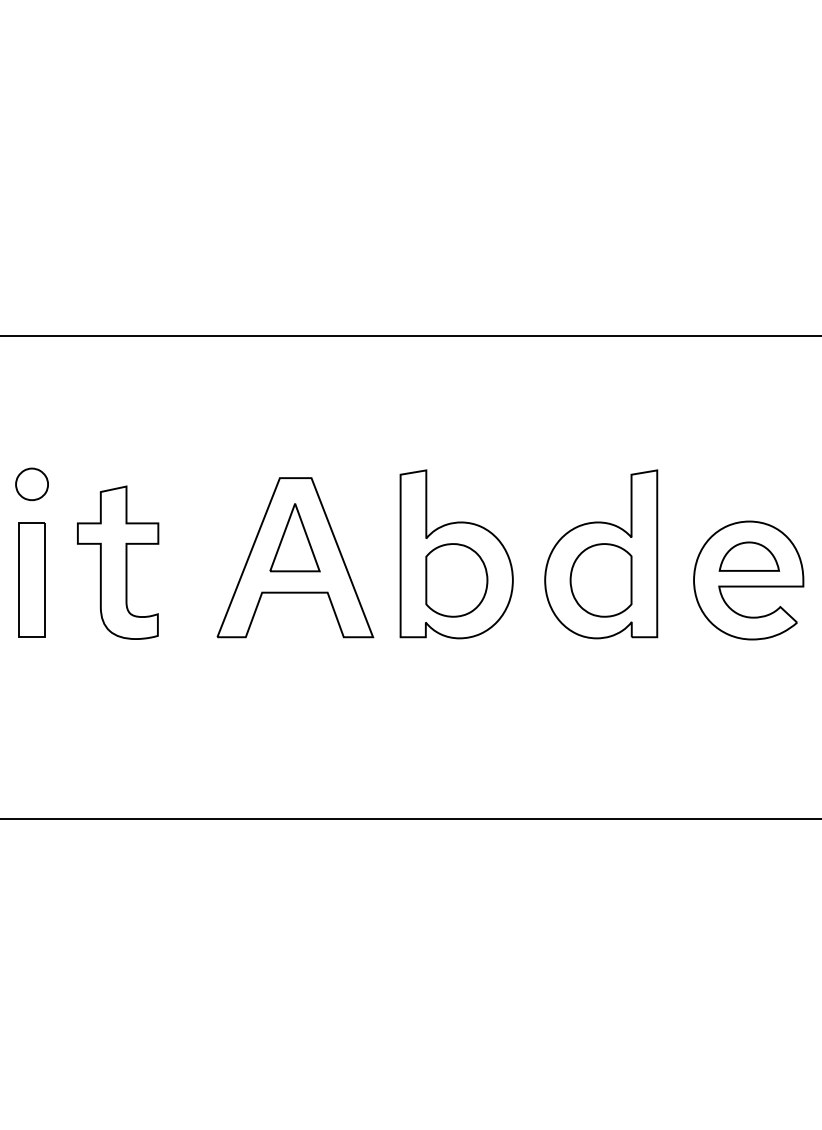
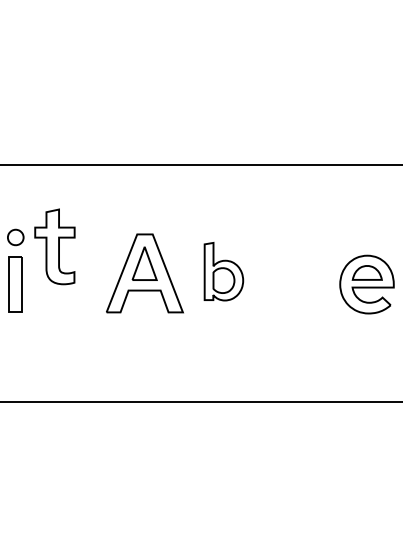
part: (455, 553) -> (223, 271), size x0.7
part: (600, 553) -> (294, 271), removed
part: (117, 561) -> (54, 246), moved

